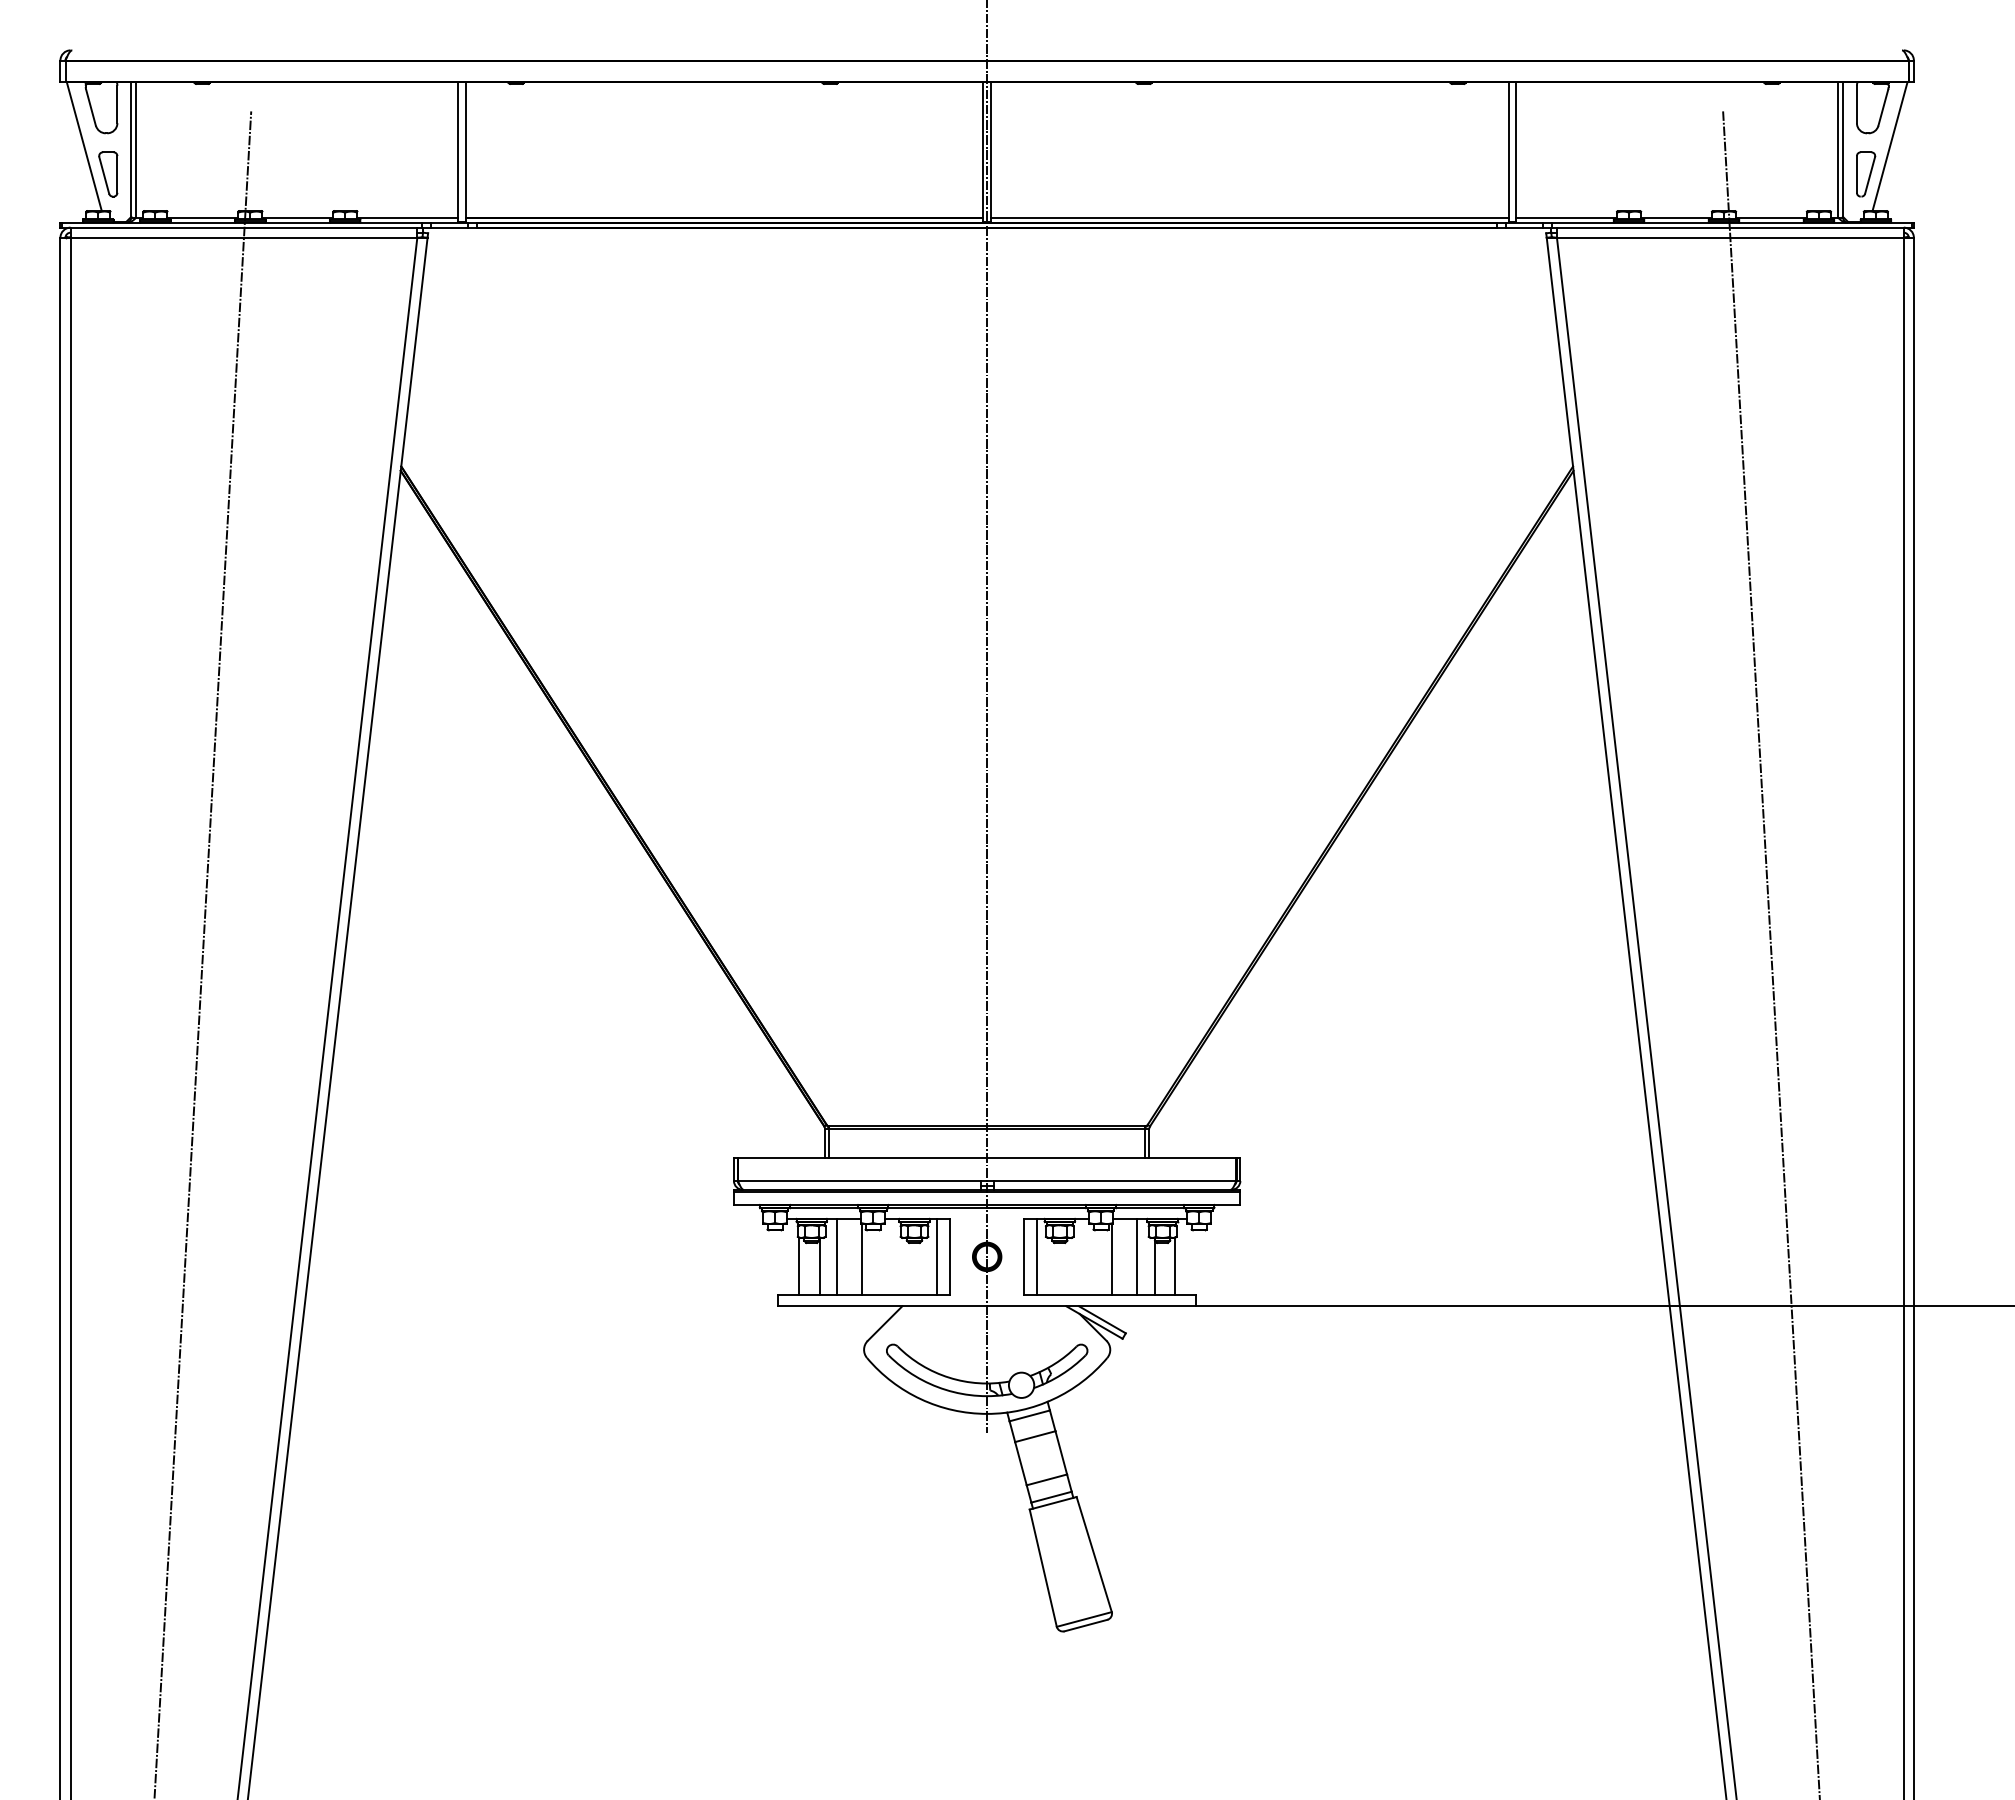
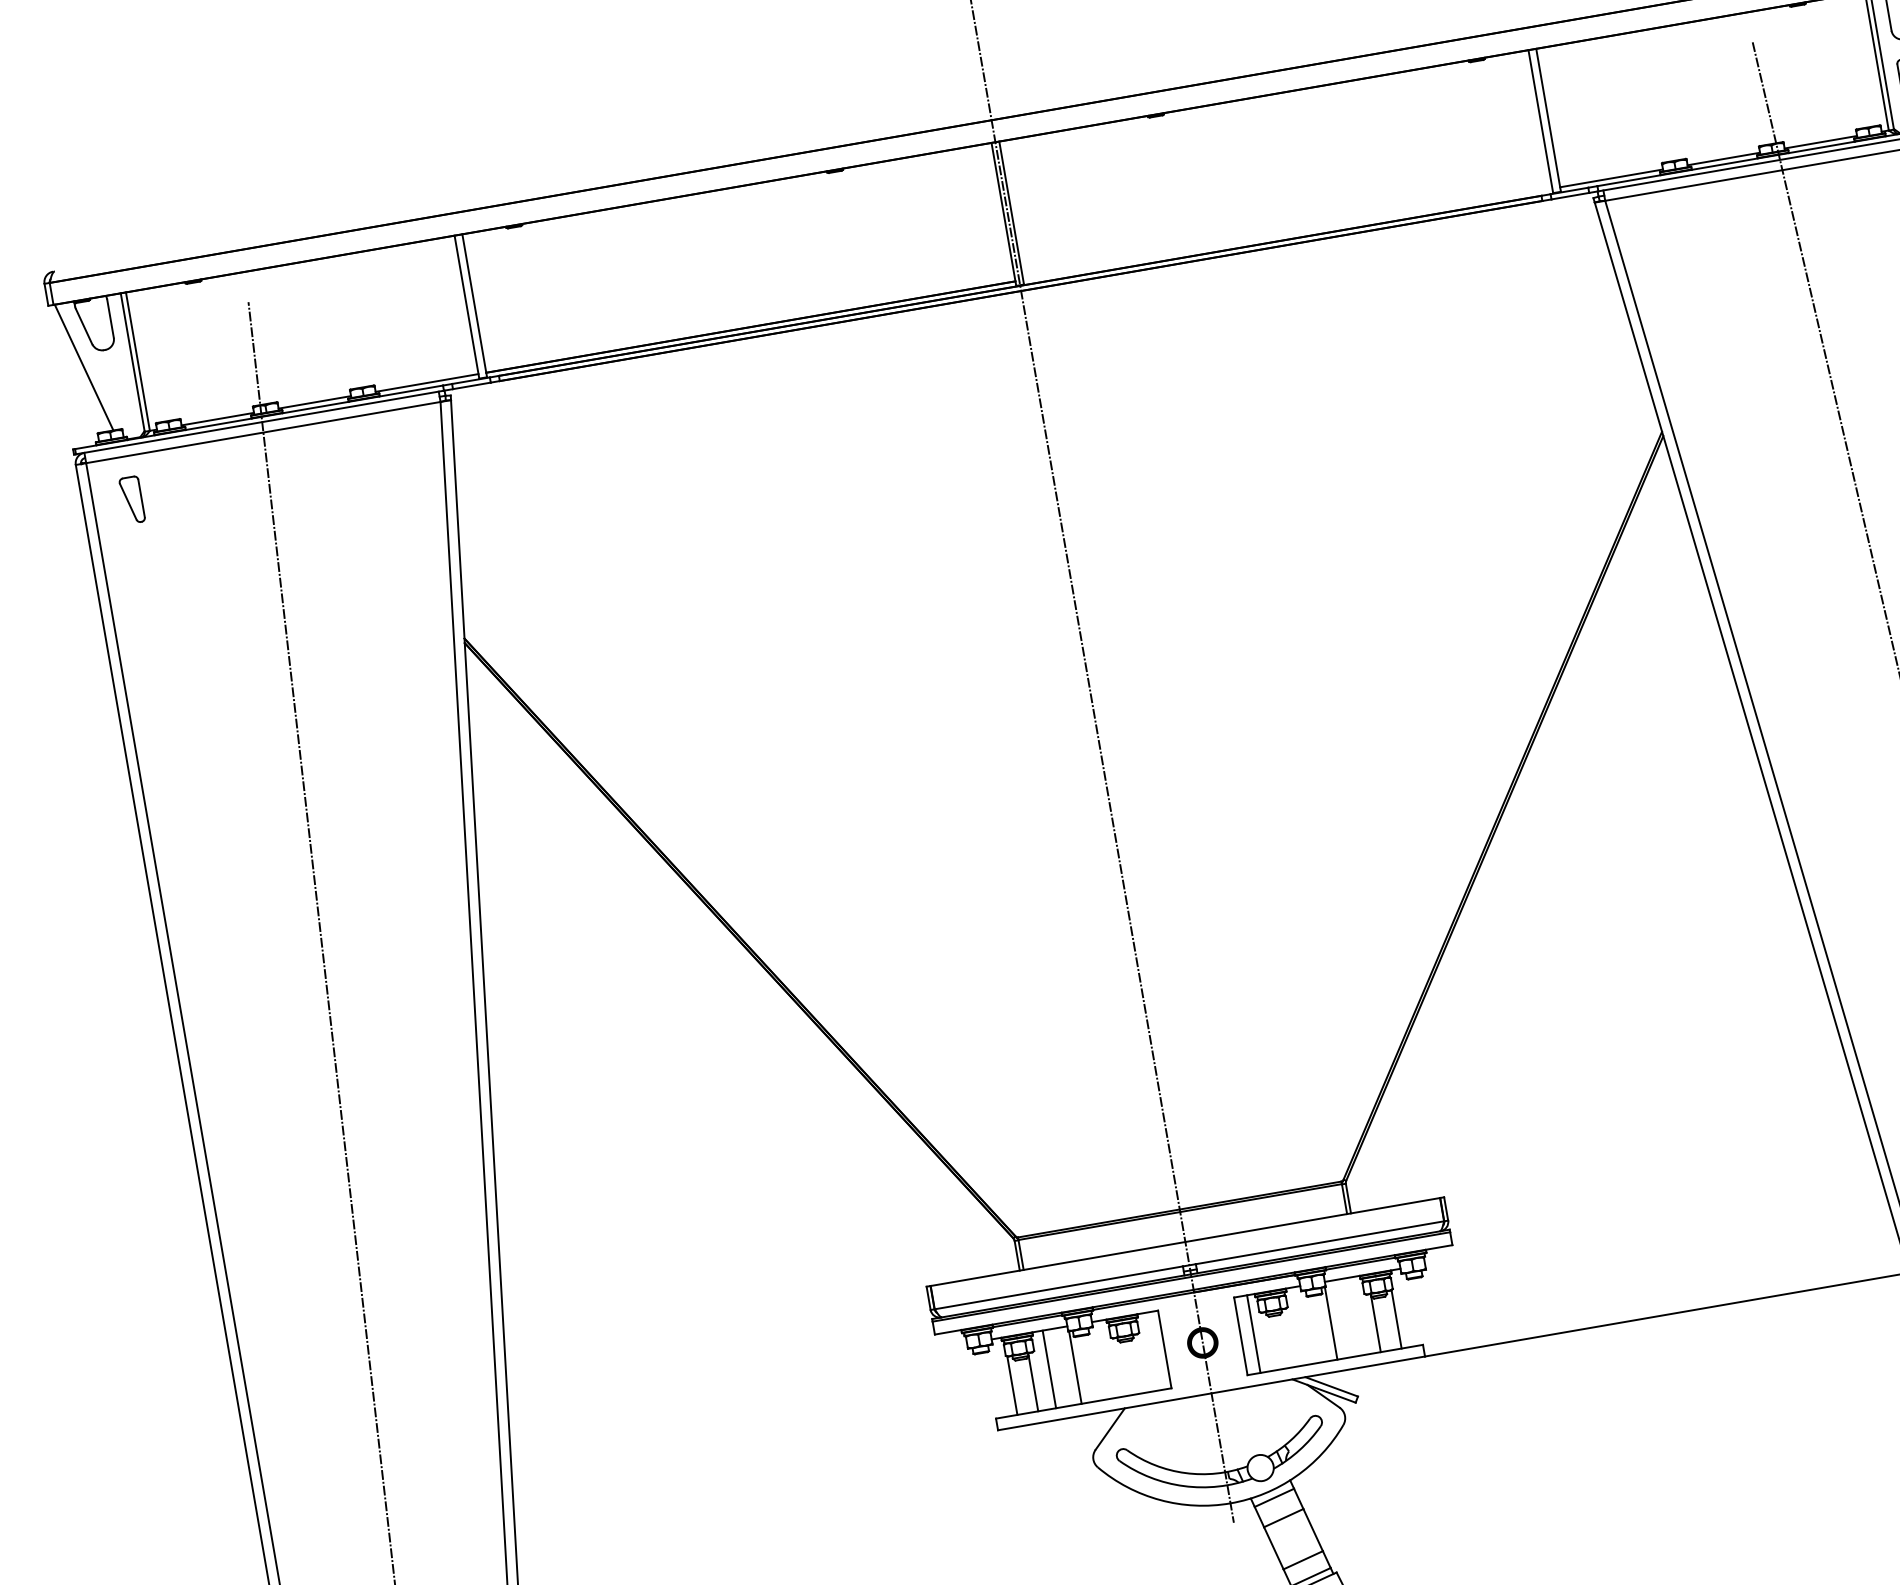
part: (108, 174) -> (132, 500), moved
line: (1249, 217) -> (1287, 234), removed
line: (937, 1256) -> (1151, 1351), removed
line: (1137, 1256) -> (1356, 1315), removed

